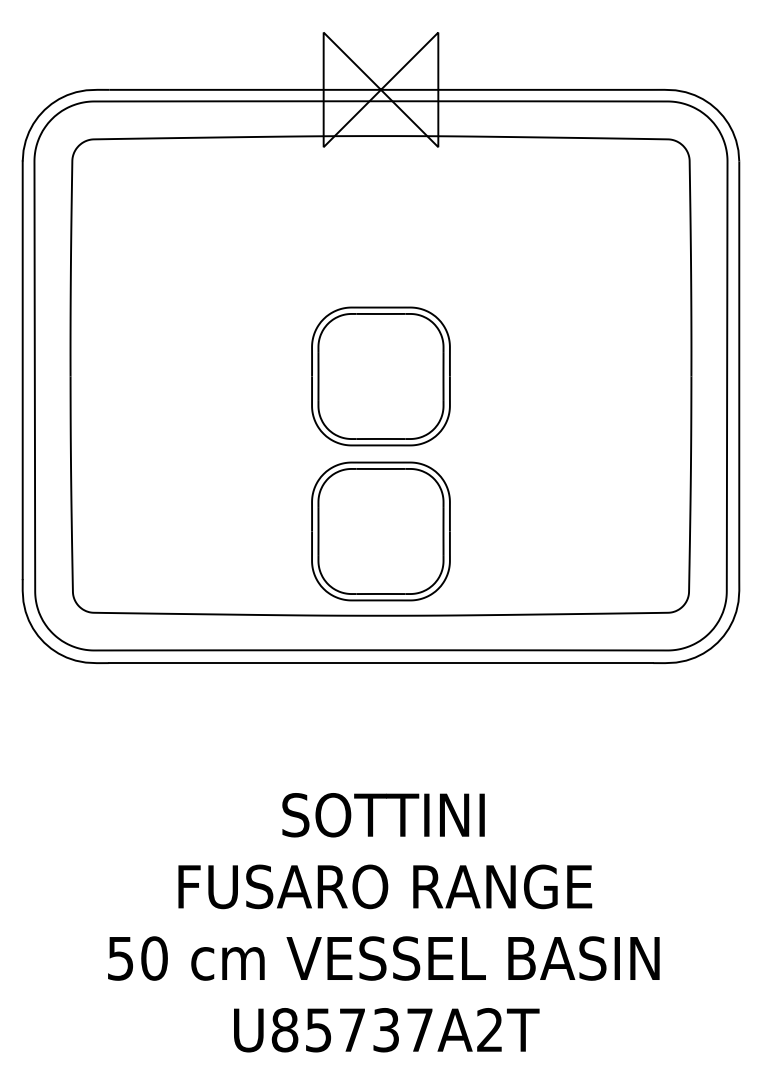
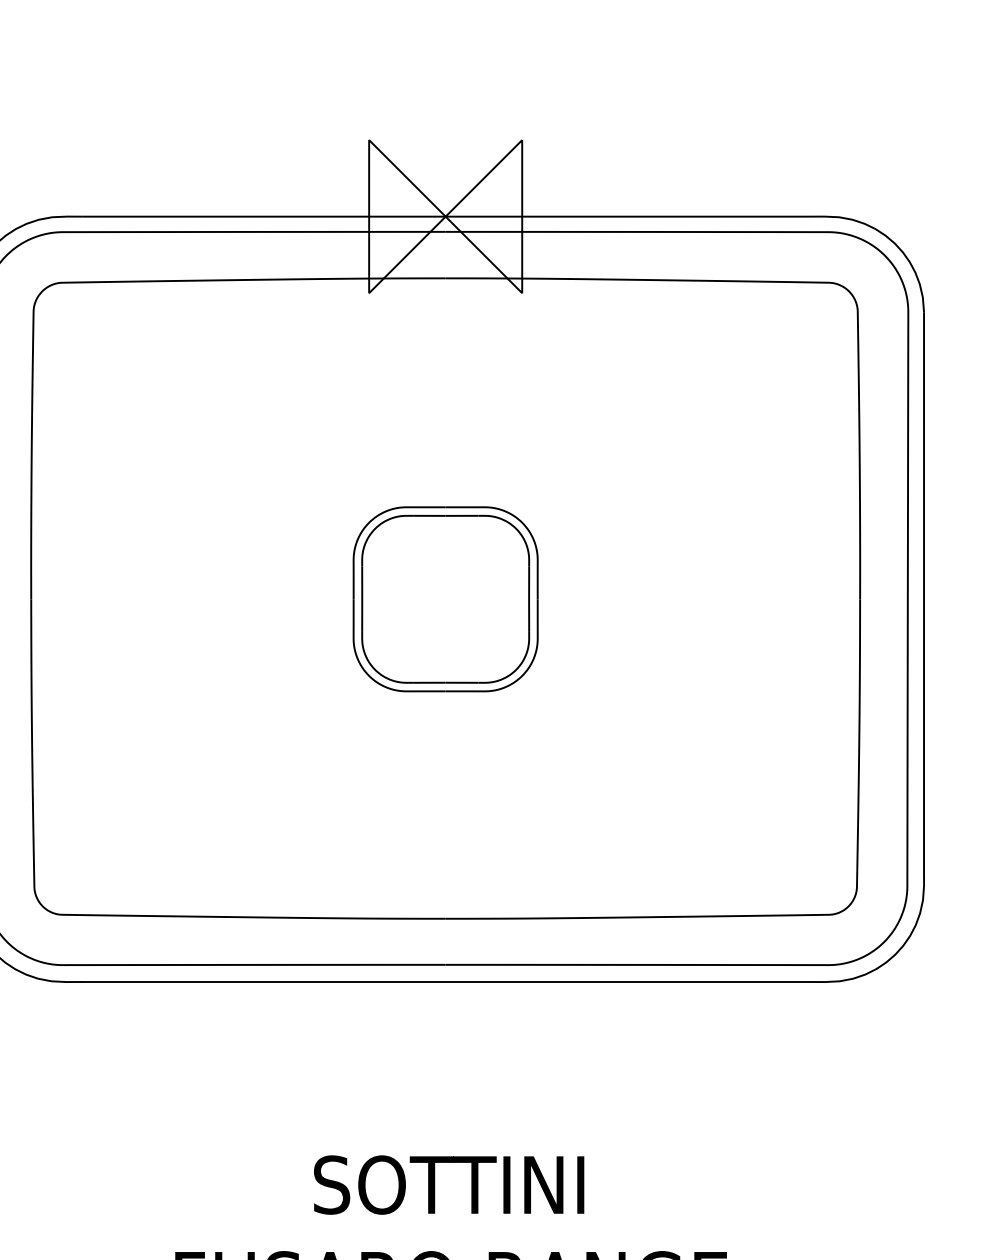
part: (380, 531) -> (445, 806), removed

